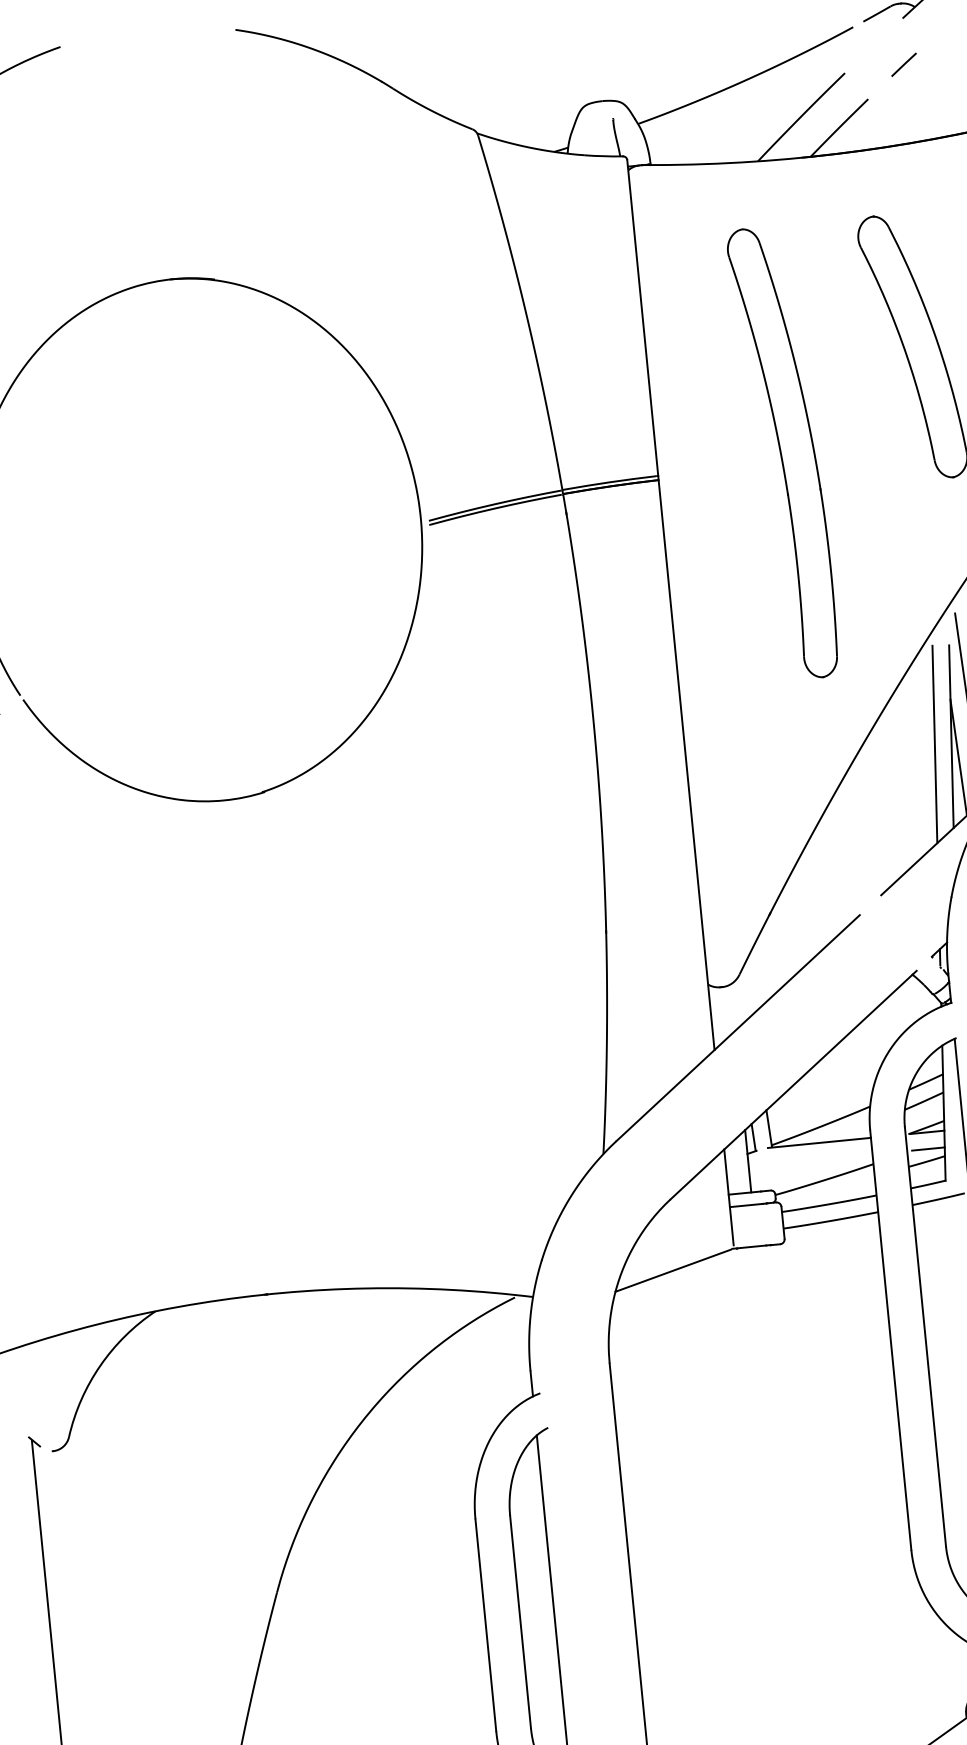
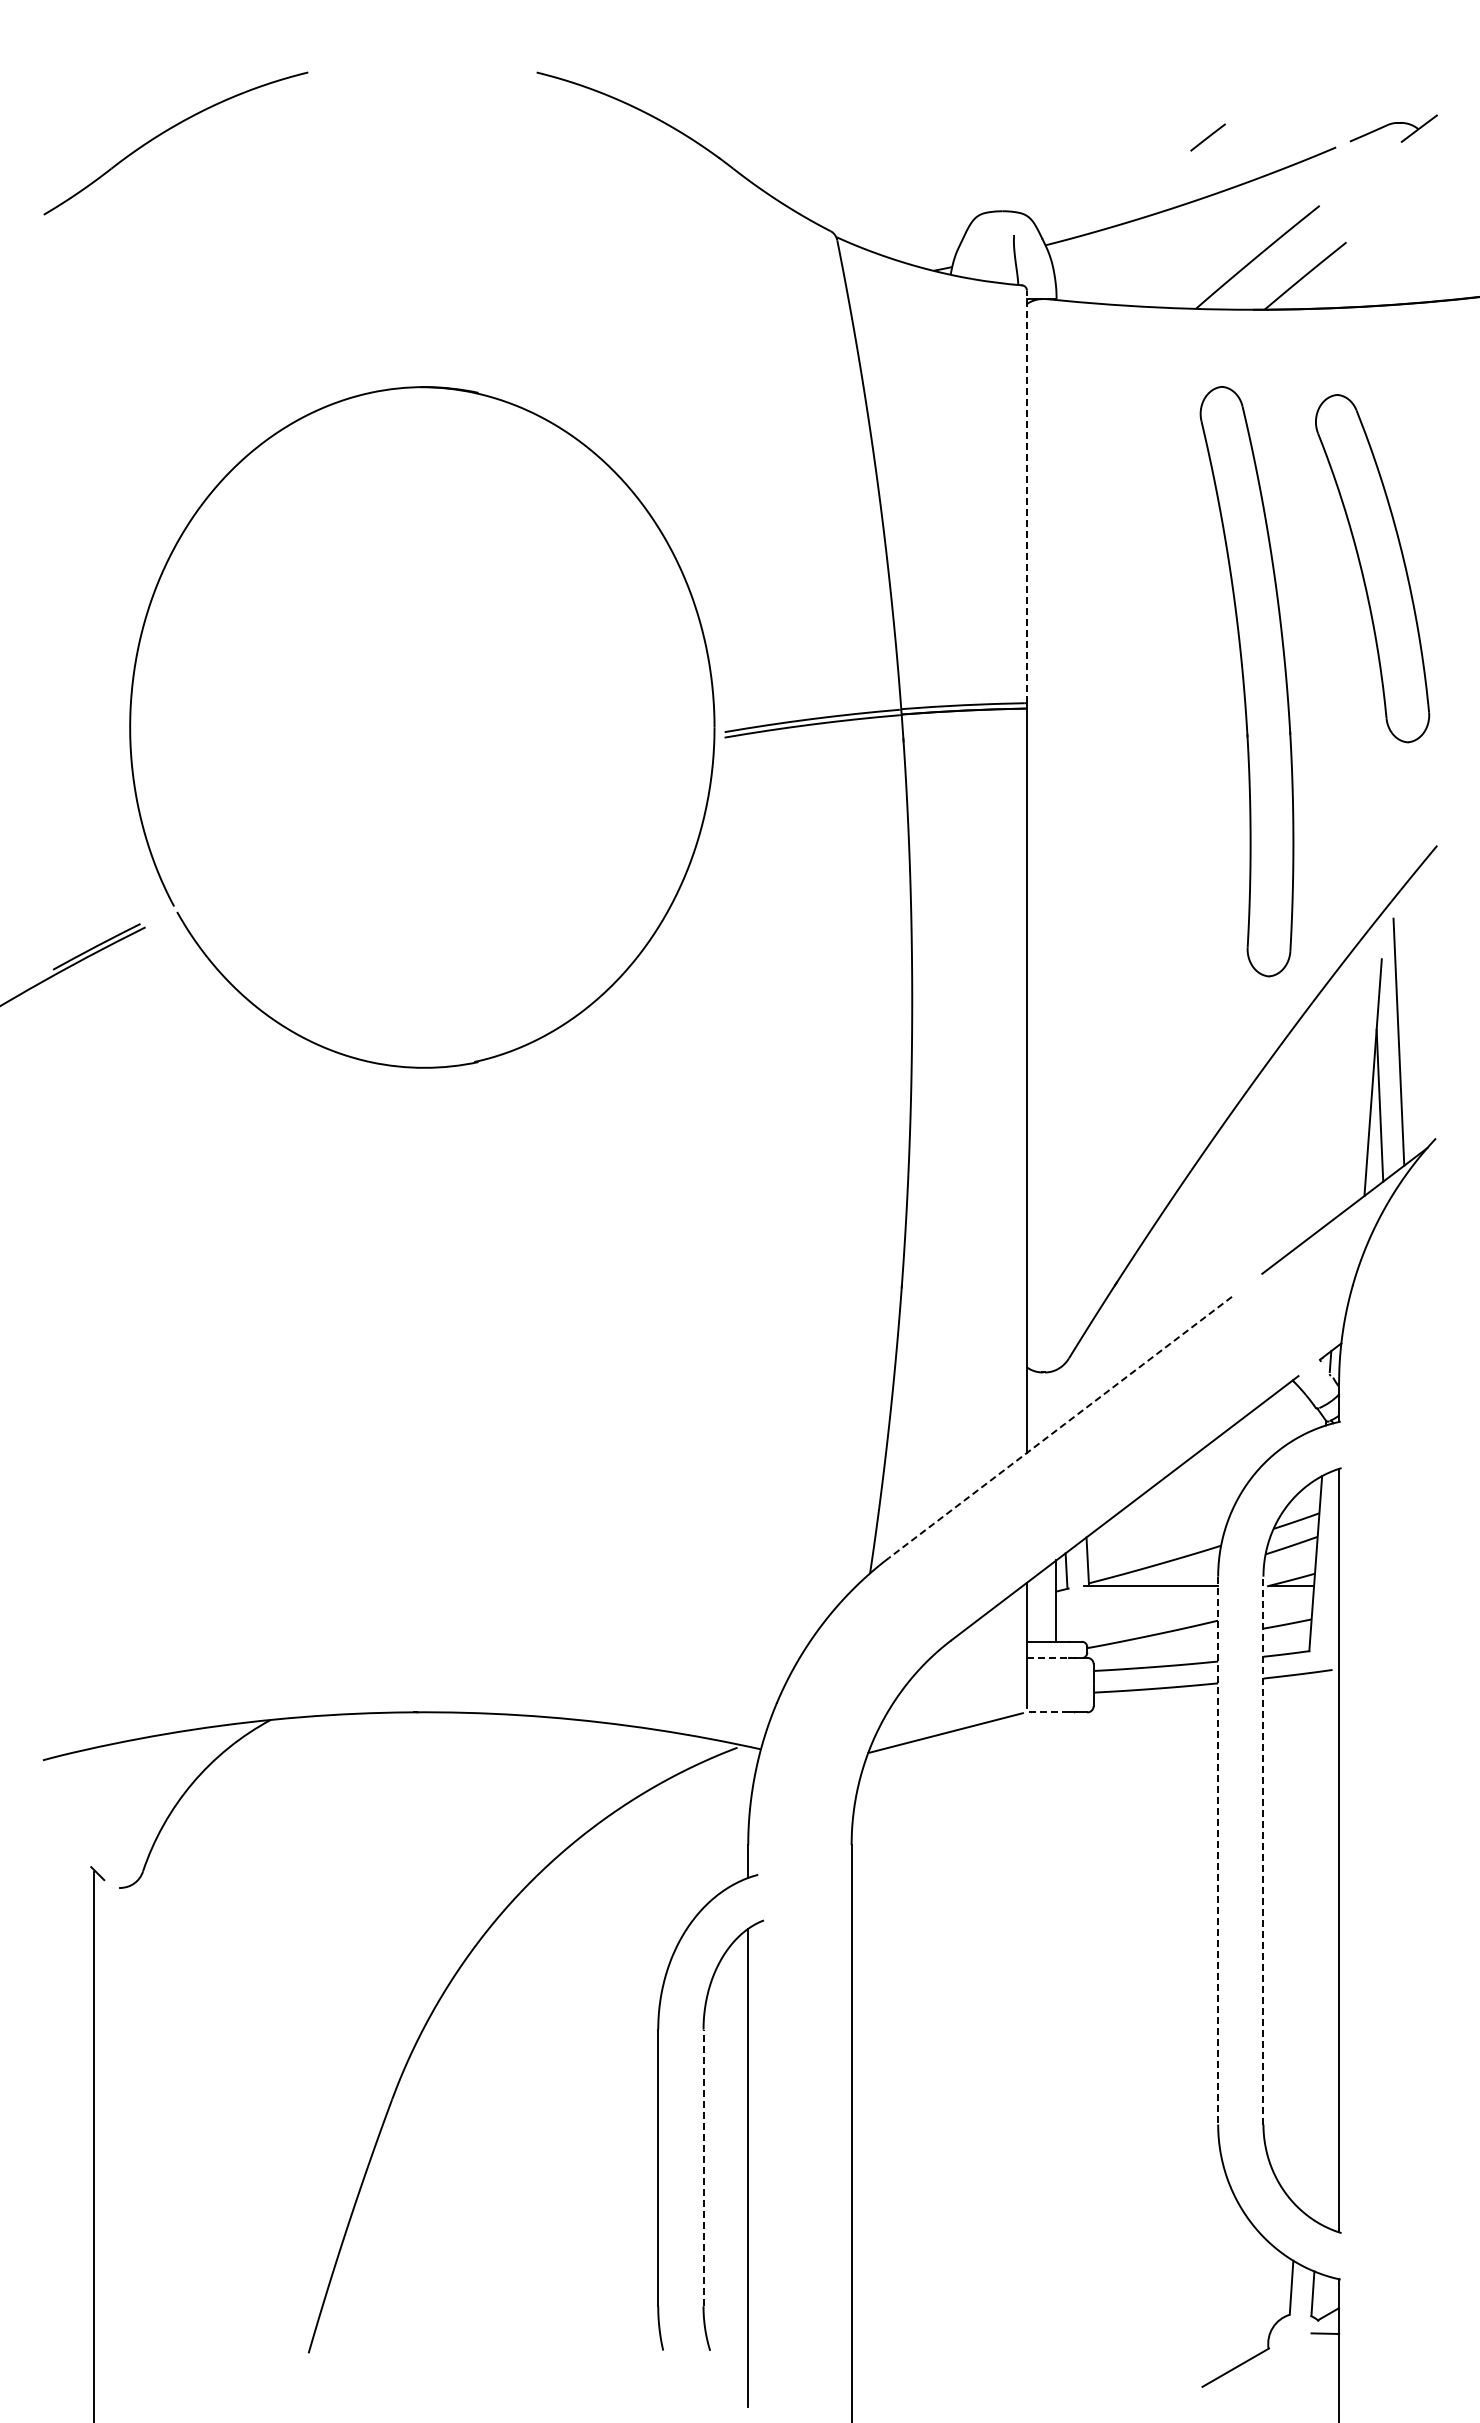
line: (903, 64) -> (1207, 137), moved
line: (642, 317) -> (1026, 496), solid -> dashed
part: (783, 453) -> (1246, 681), moved
line: (934, 744) -> (1350, 1085), removed
line: (738, 1028) -> (1060, 1427), solid -> dashed
line: (927, 1149) -> (1290, 1608), removed
line: (746, 1205) -> (1048, 1658), solid -> dashed
line: (748, 1247) -> (1046, 1712), solid -> dashed
line: (925, 1336) -> (1263, 1850), solid -> dashed
line: (891, 1340) -> (1218, 1850), solid -> dashed
line: (520, 1621) -> (703, 2167), solid -> dashed

